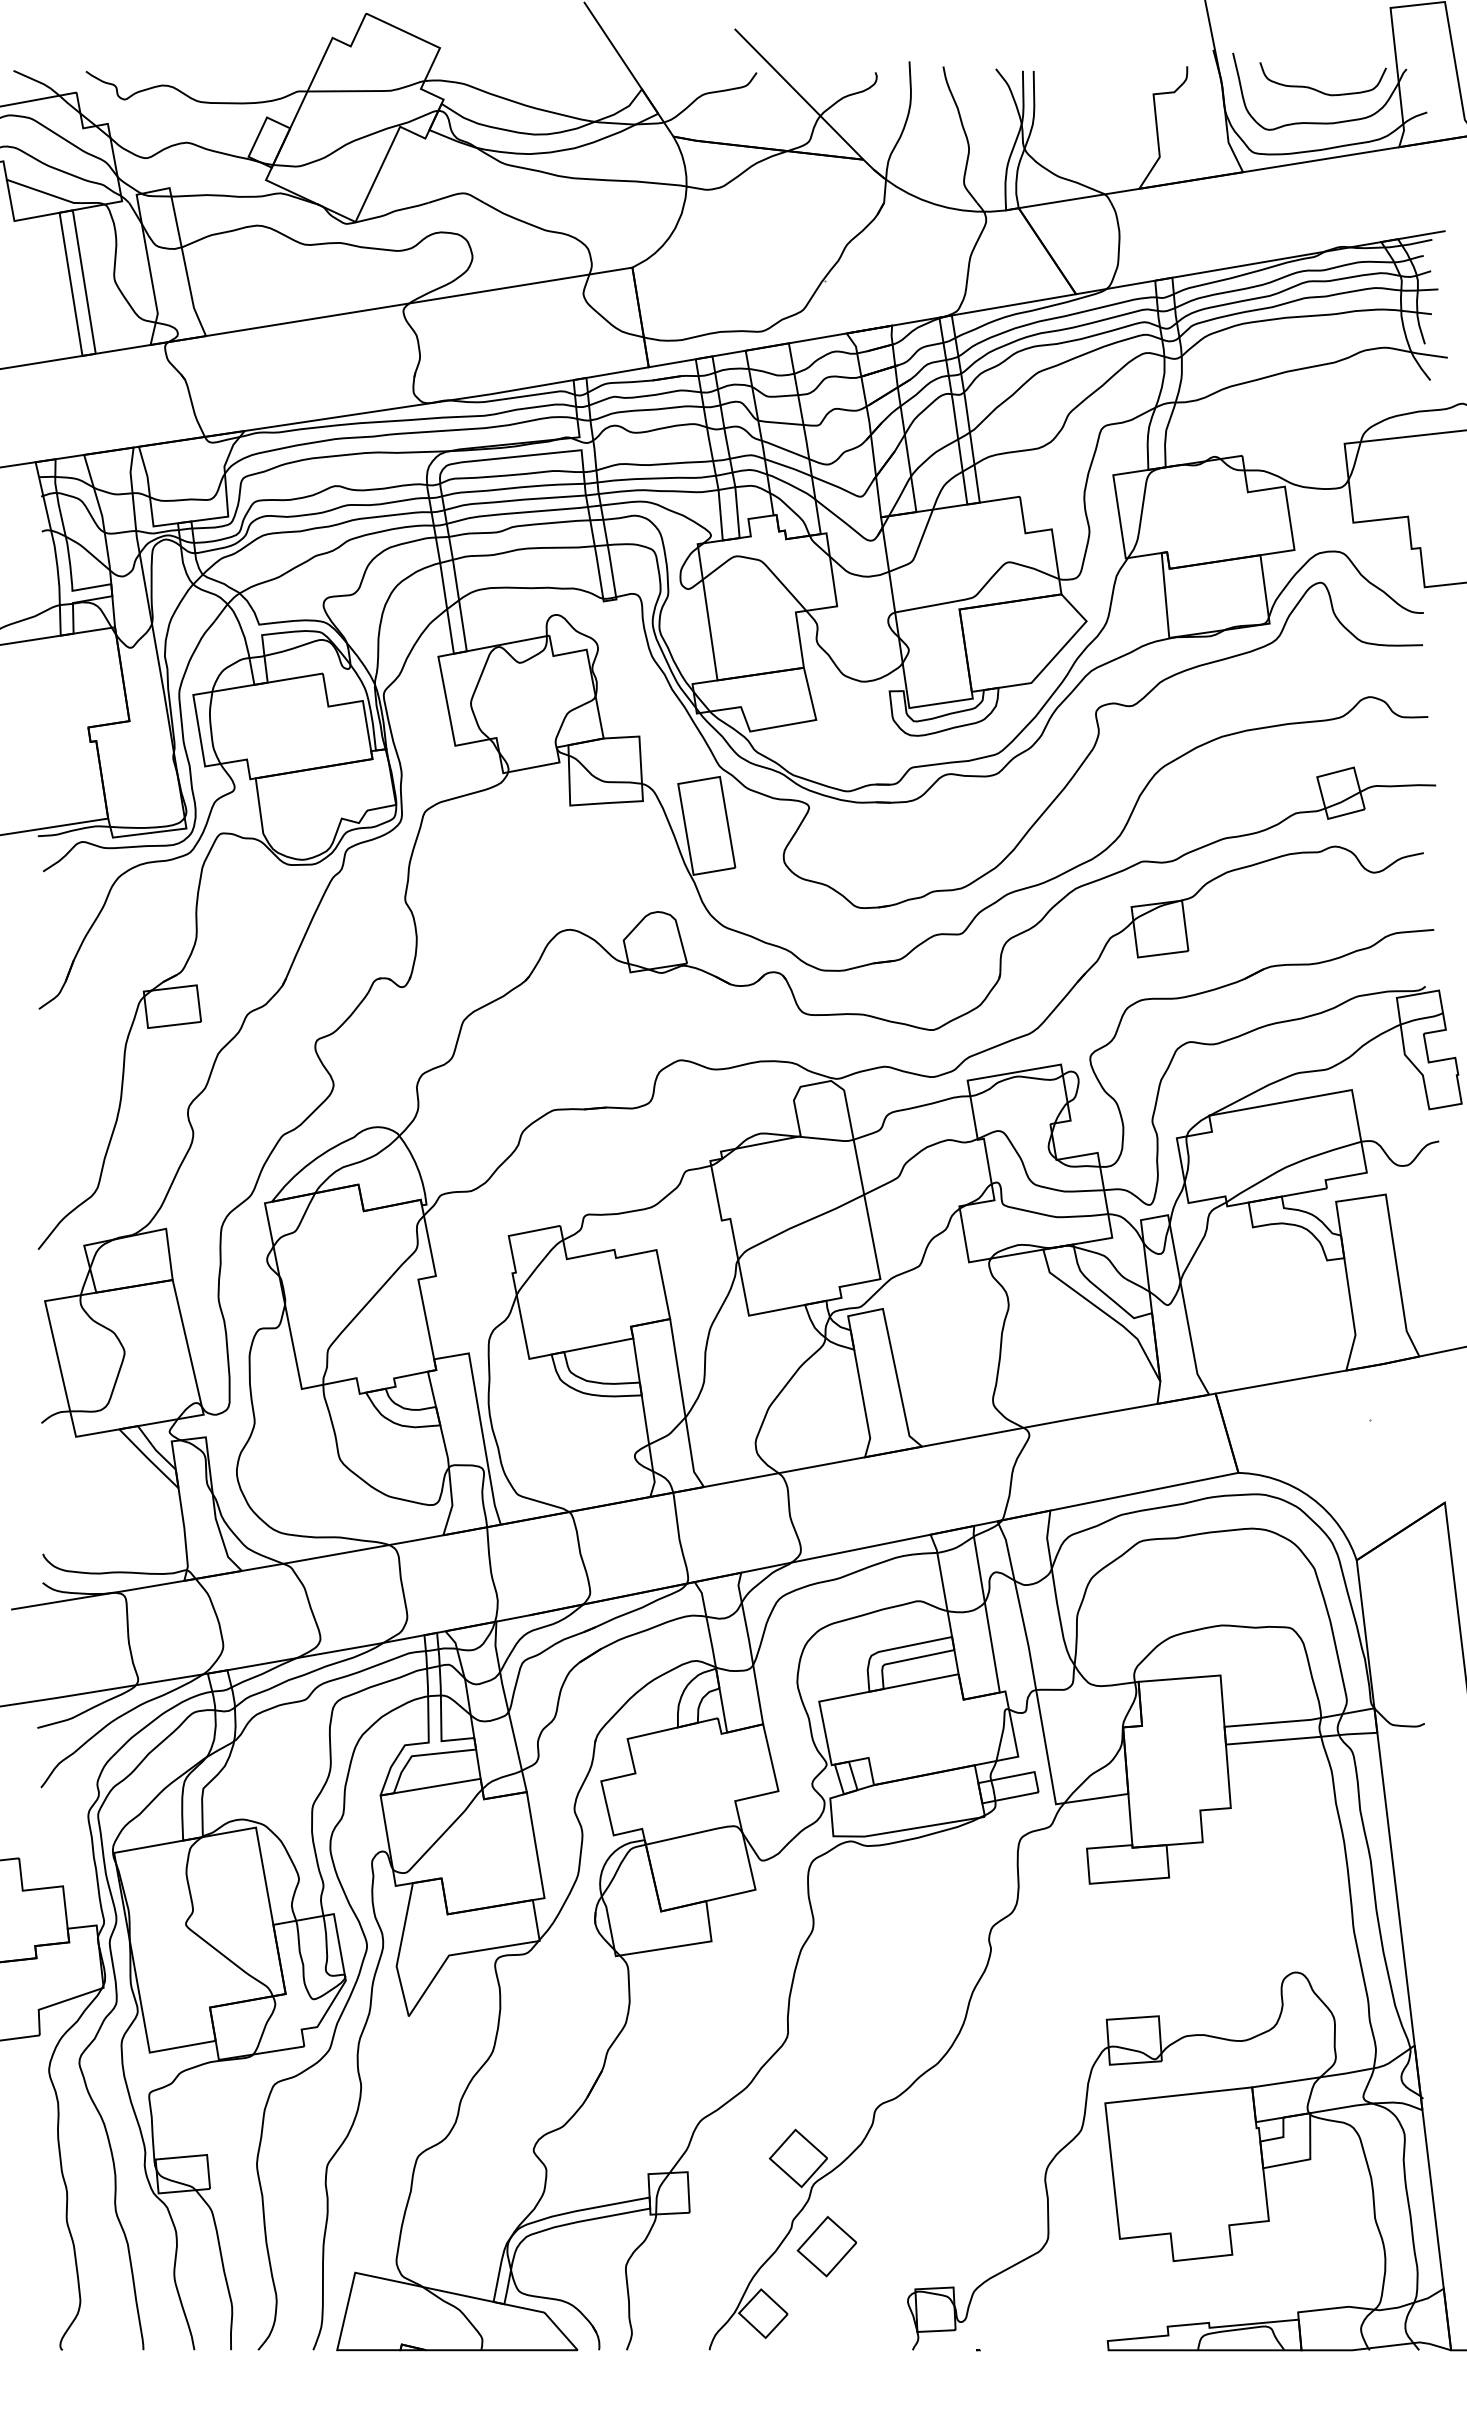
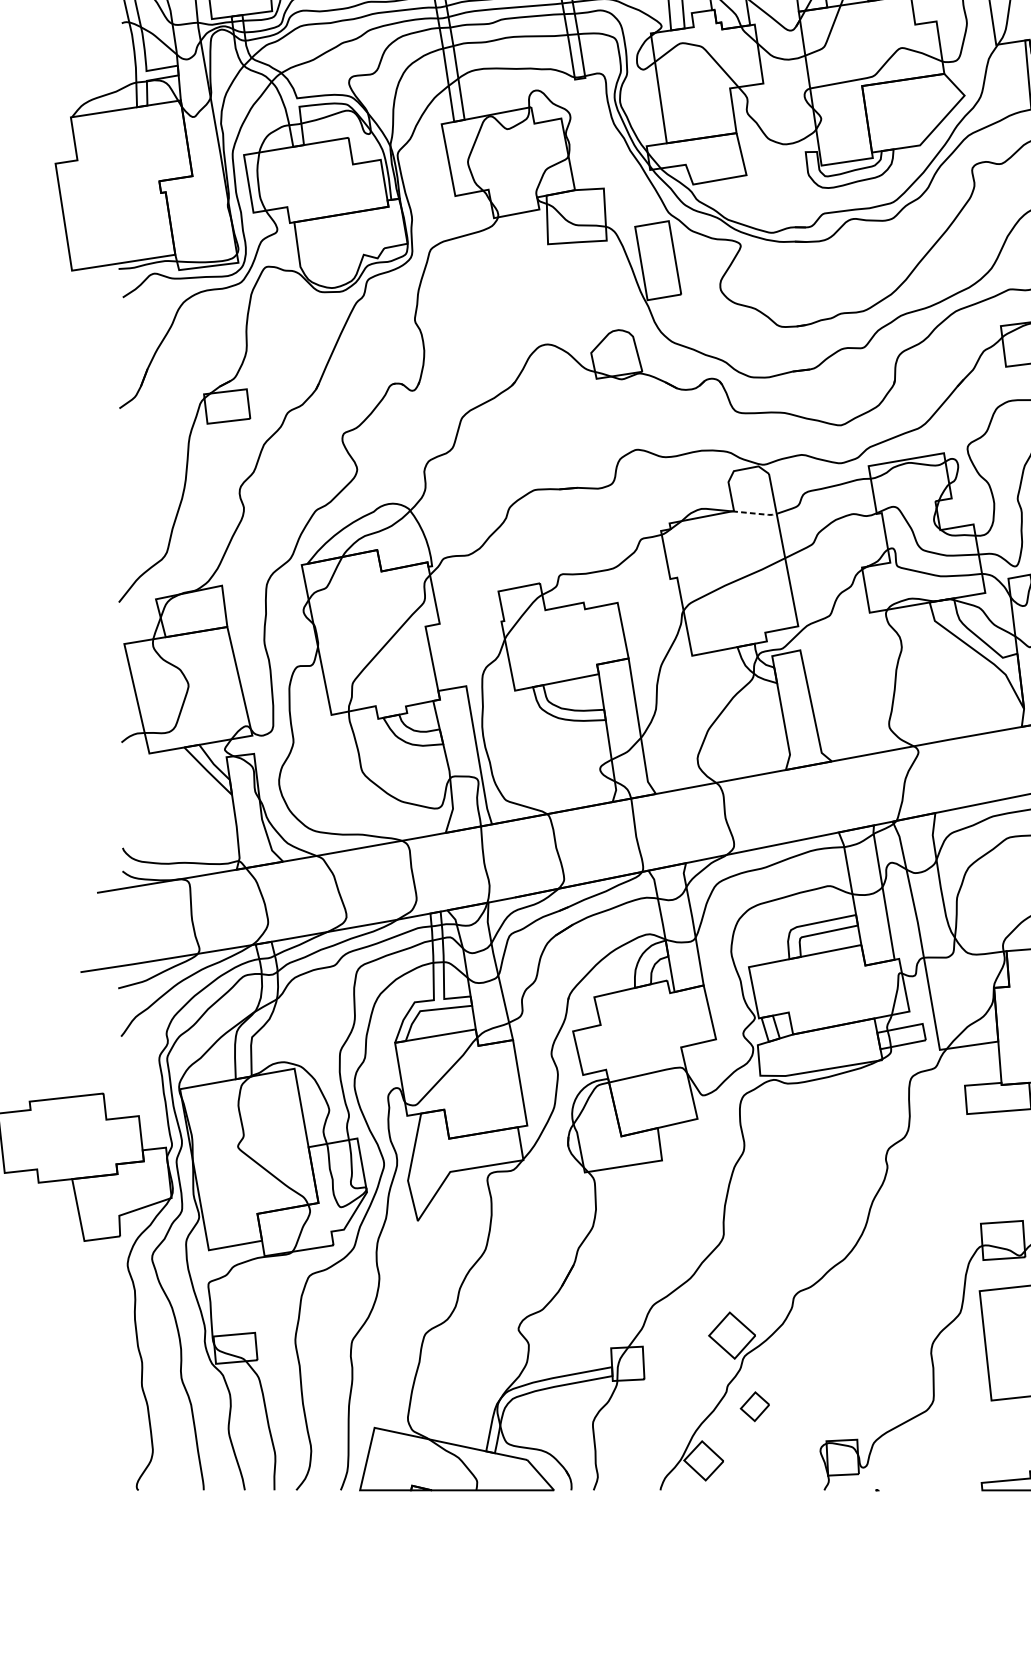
line: (828, 1139) -> (756, 513), solid -> dashed
part: (826, 2246) -> (754, 1406), size x0.6

